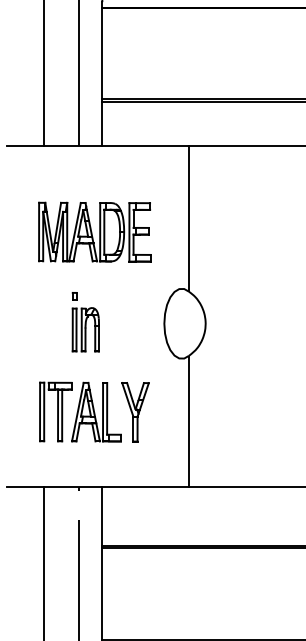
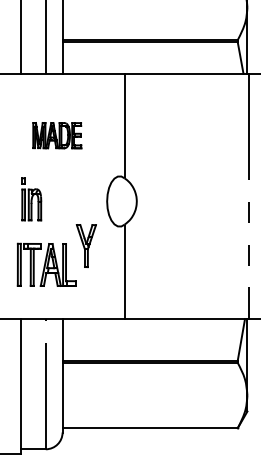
part: (95, 231) -> (57, 135), size x0.6
part: (85, 322) -> (31, 199), moved
part: (134, 411) -> (85, 245), moved

